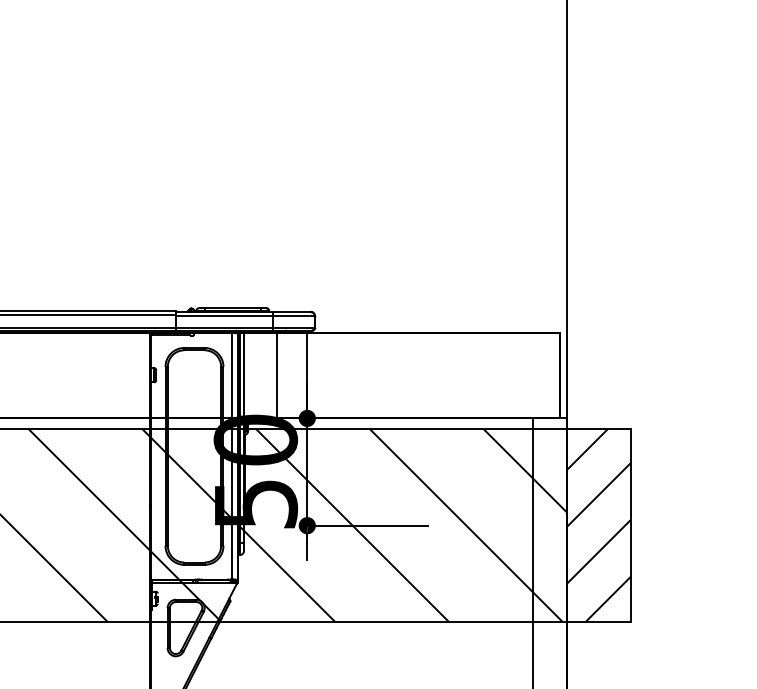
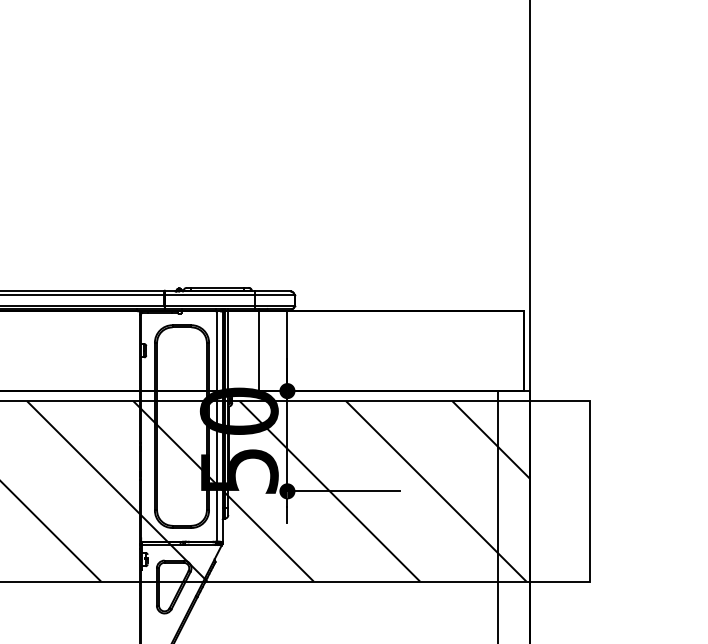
hatch: (598, 525) -> (559, 491), removed

